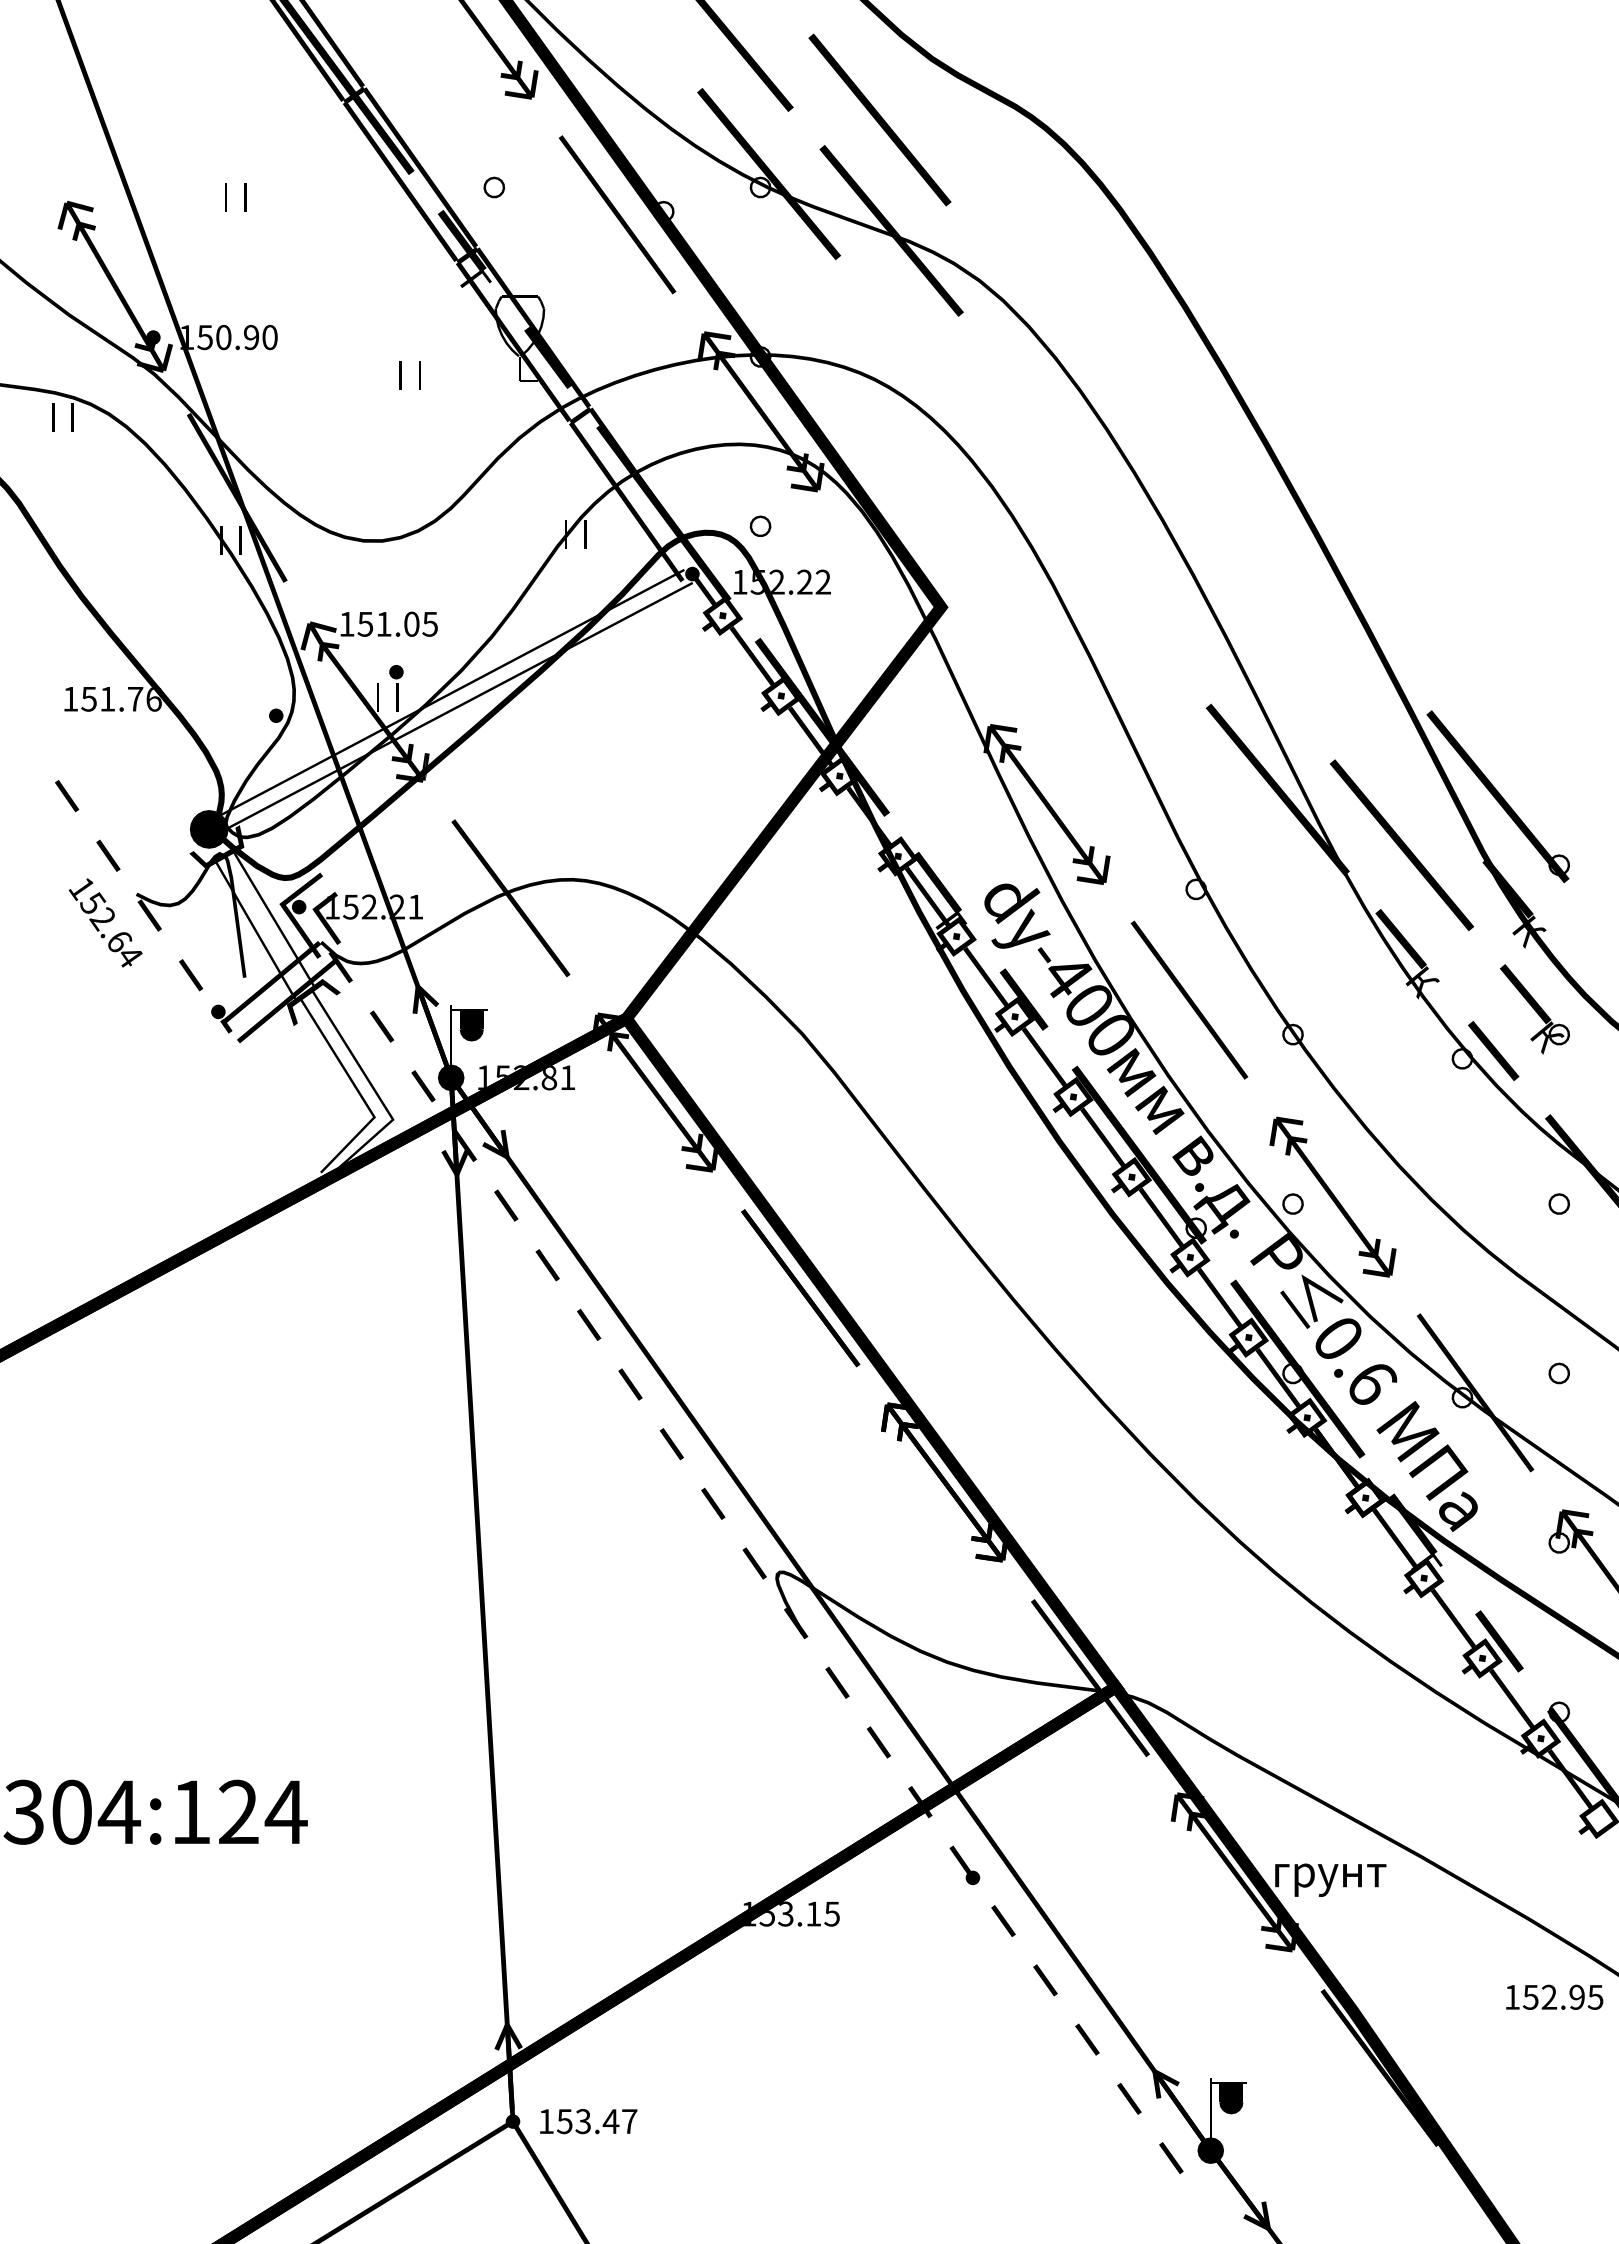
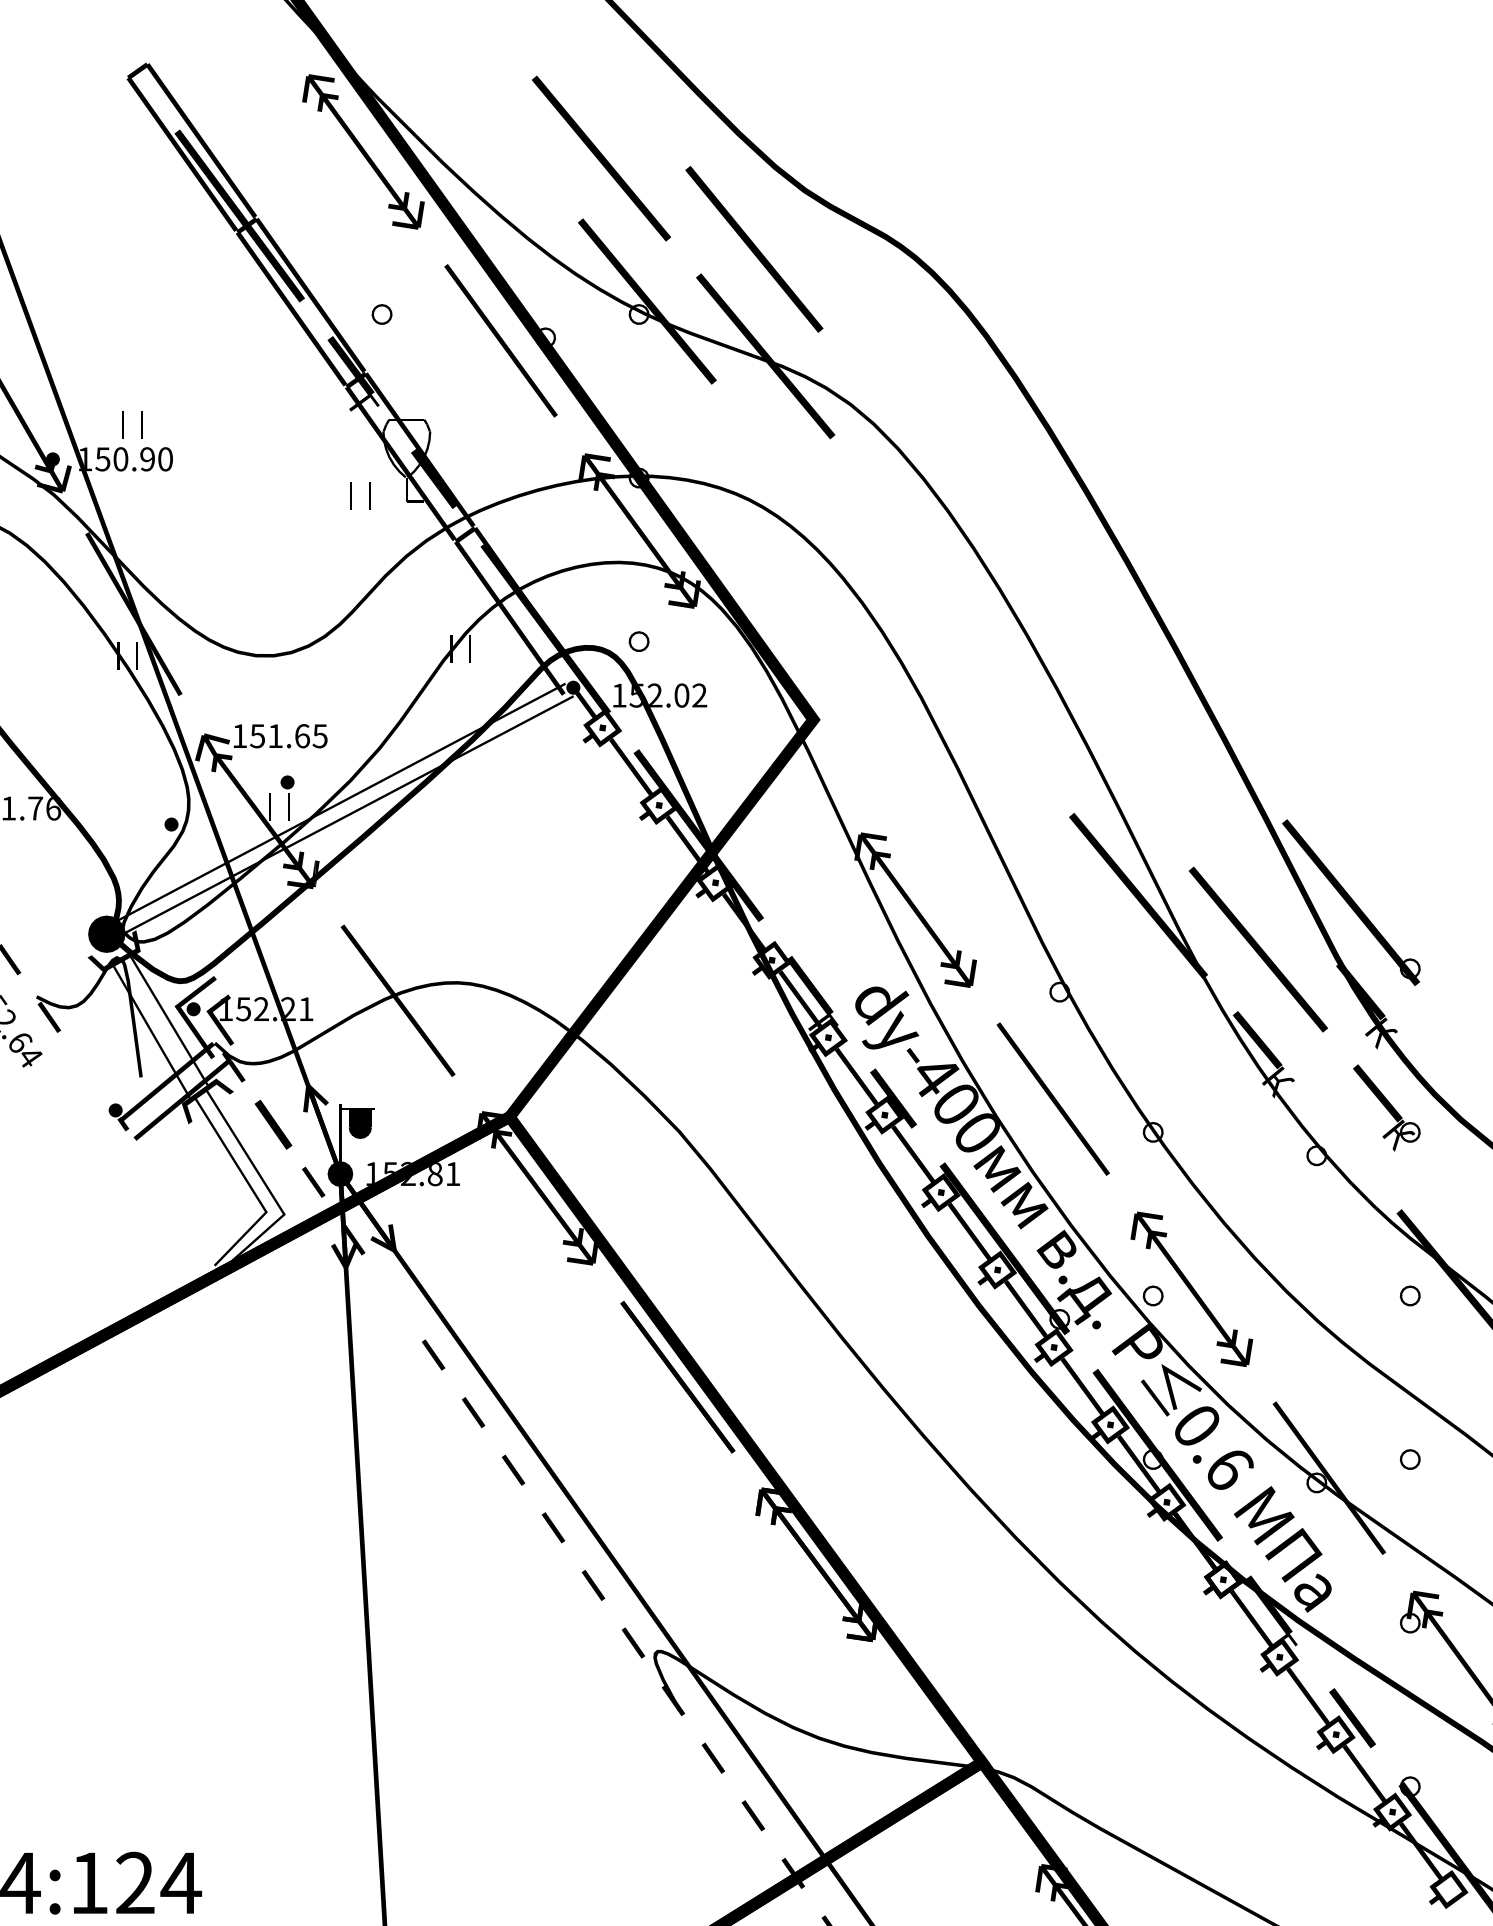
part: (226, 197) -> (123, 424), moved
part: (401, 375) -> (352, 495), moved
text: (804, 581) -> (681, 694), 152.22 -> 152.02
text: (411, 623) -> (302, 735), 151.05 -> 151.65
fill: (190, 974) -> (88, 1074), removed
part: (382, 1026) -> (274, 1124), size x1.6
part: (1493, 1050) -> (1346, 1147), removed
fill: (505, 1205) -> (392, 1297), removed
fill: (1090, 1677) -> (957, 1753), removed

